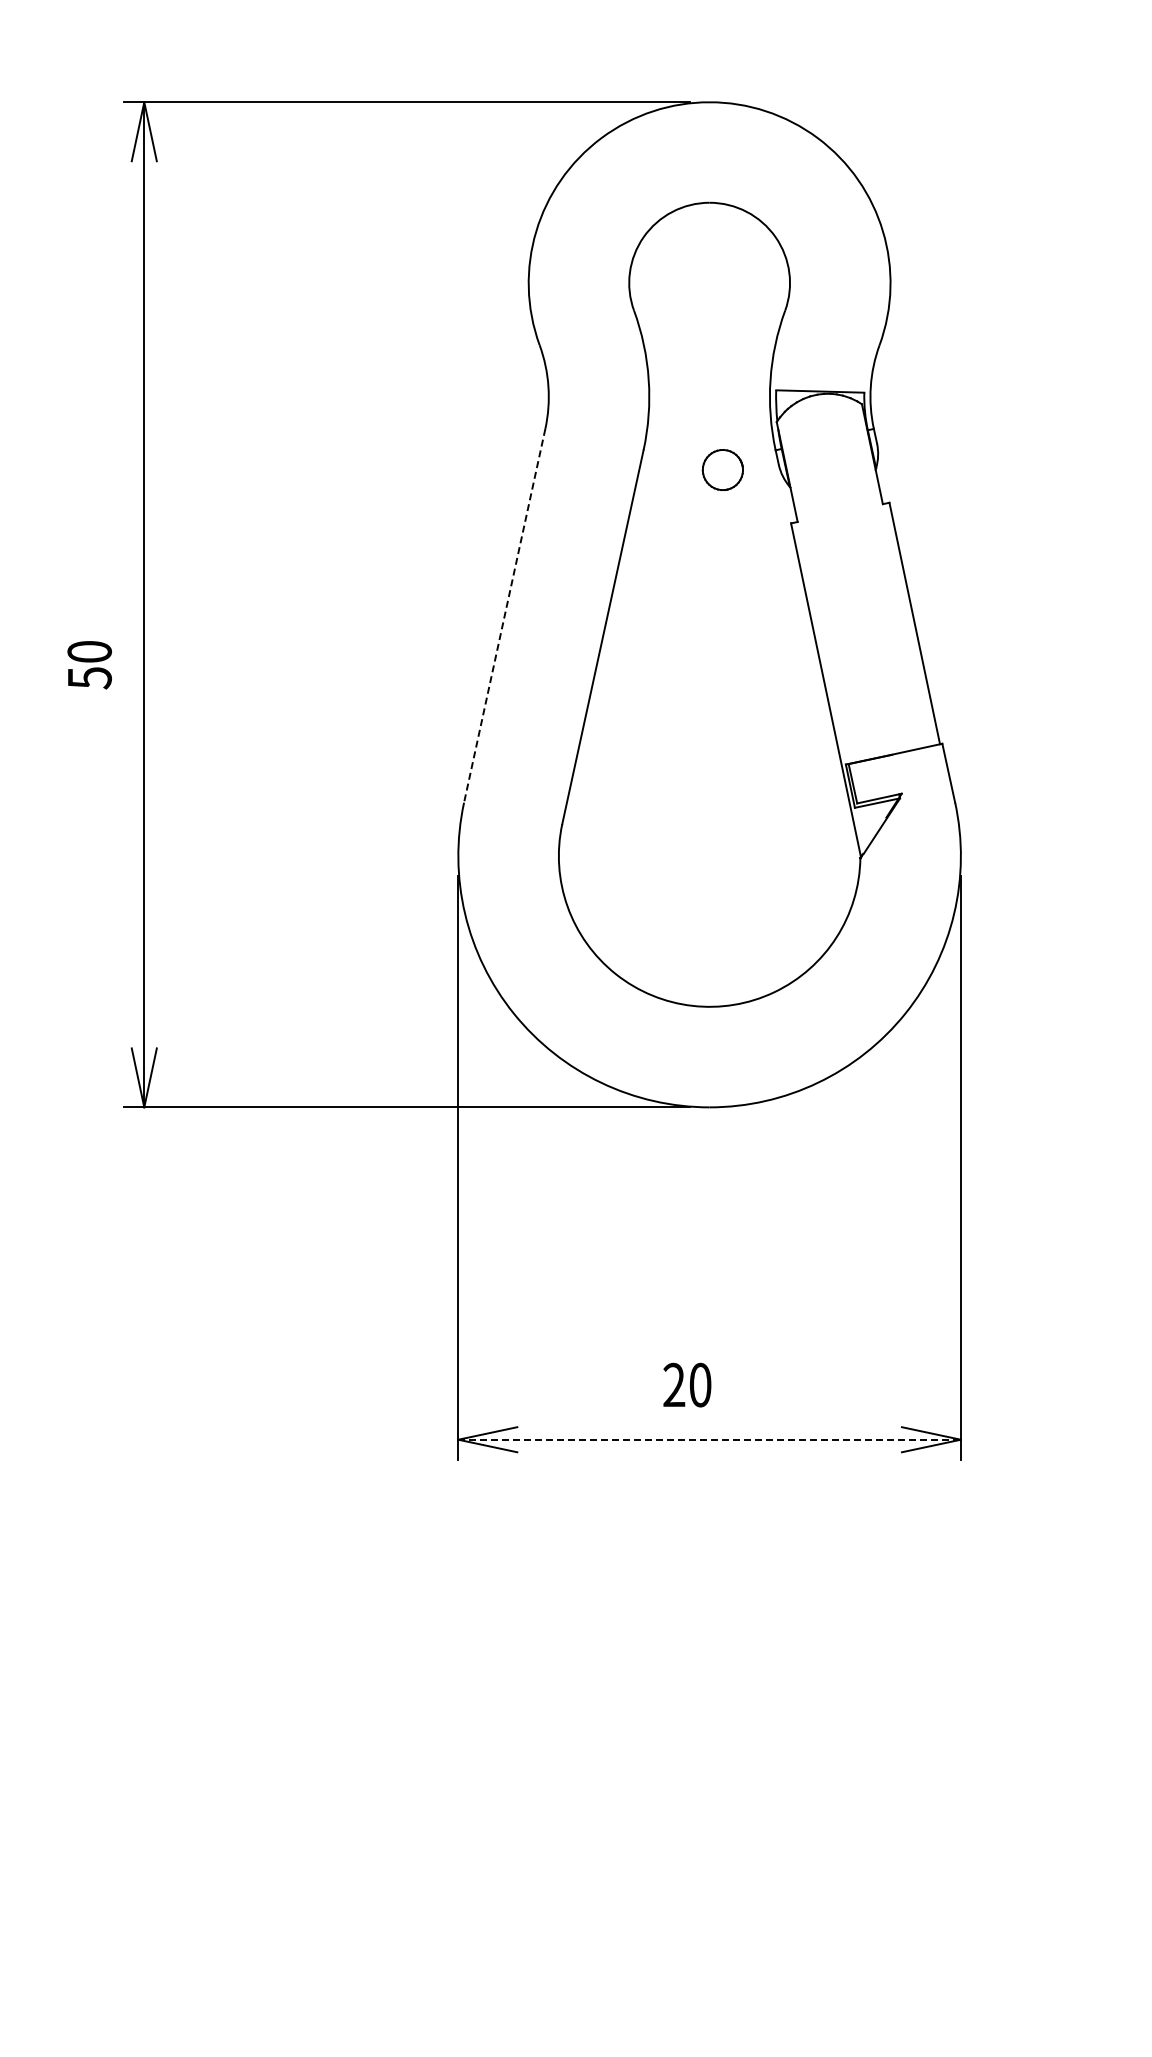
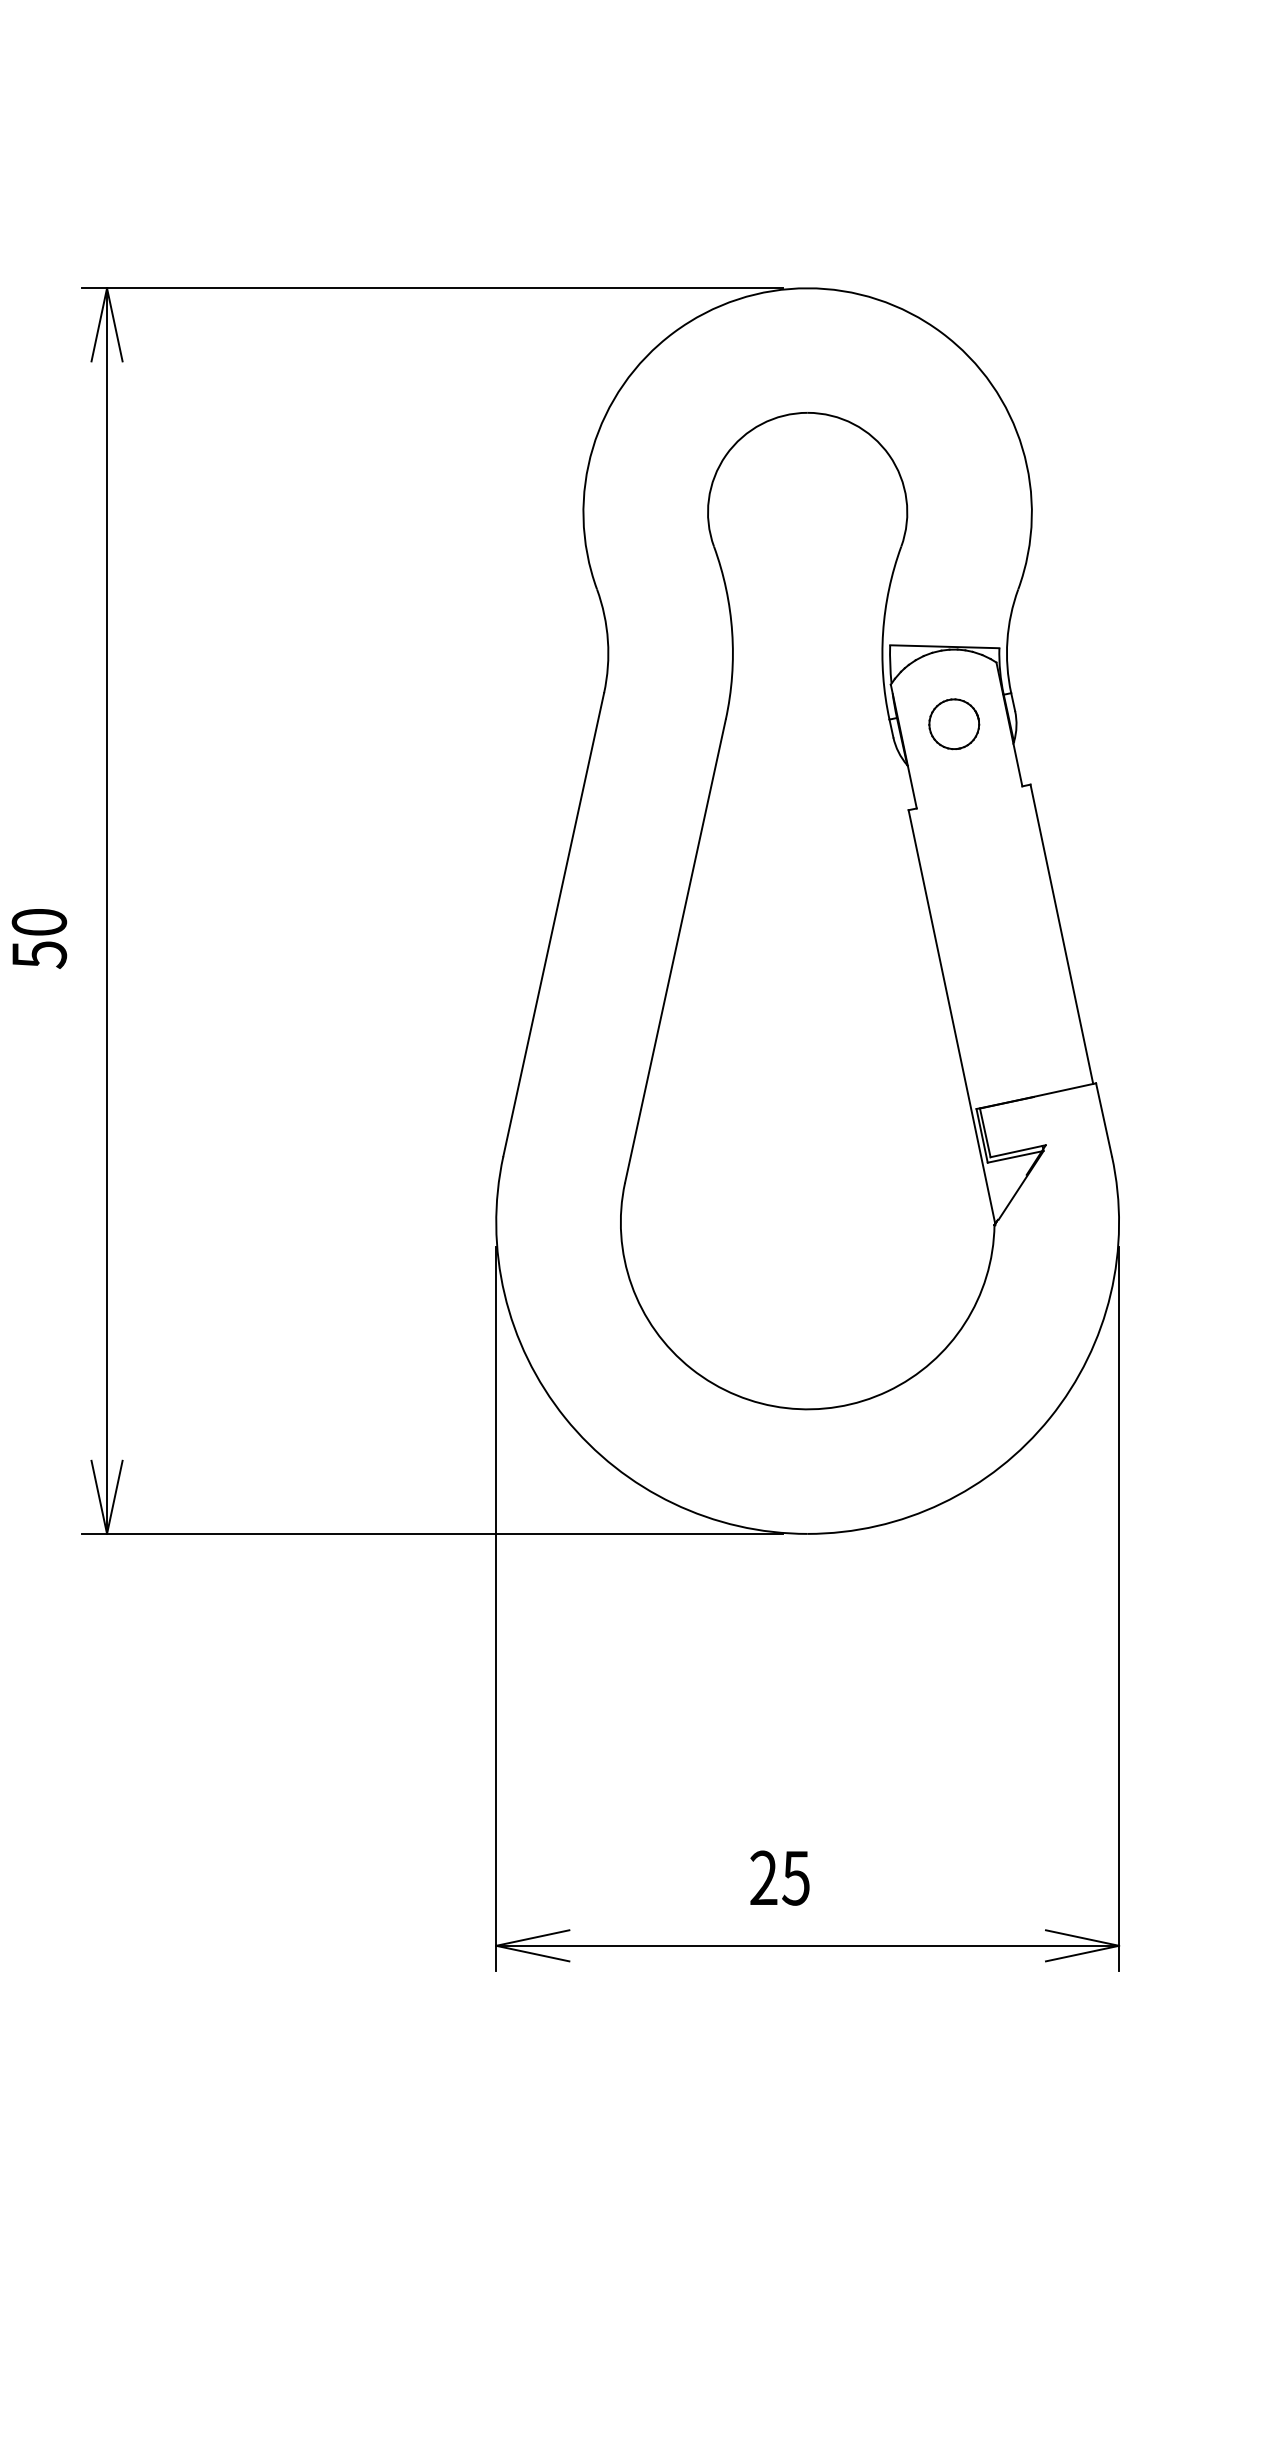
part: (722, 470) -> (953, 724), moved
line: (504, 616) -> (553, 925), dashed -> solid
text: (89, 665) -> (39, 939), moved
text: (700, 1384) -> (796, 1877), 20 -> 25
line: (710, 1439) -> (808, 1945), dashed -> solid

